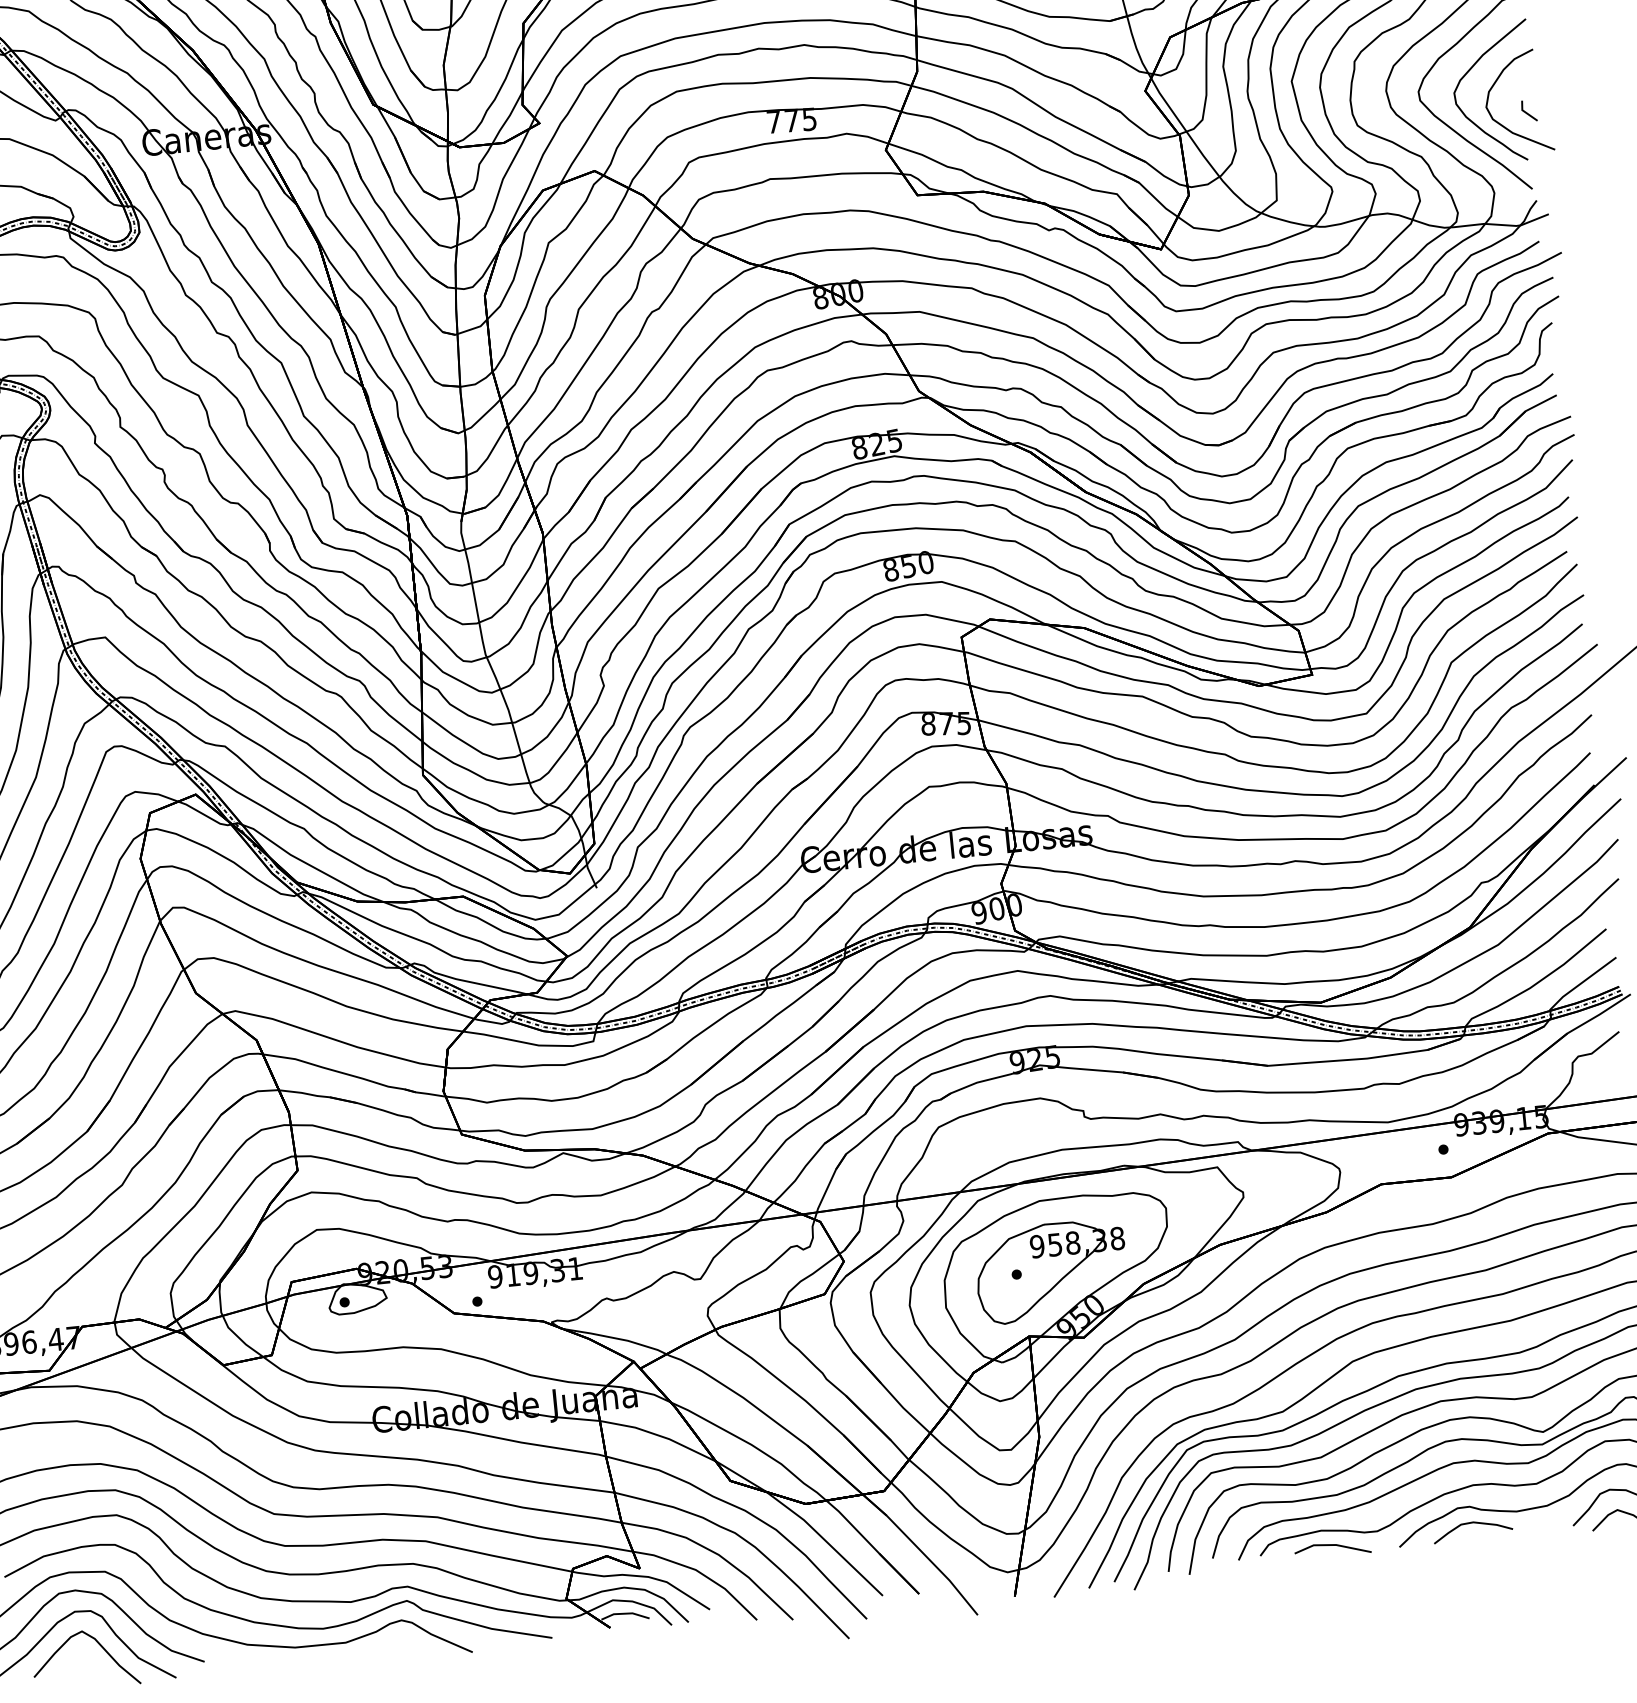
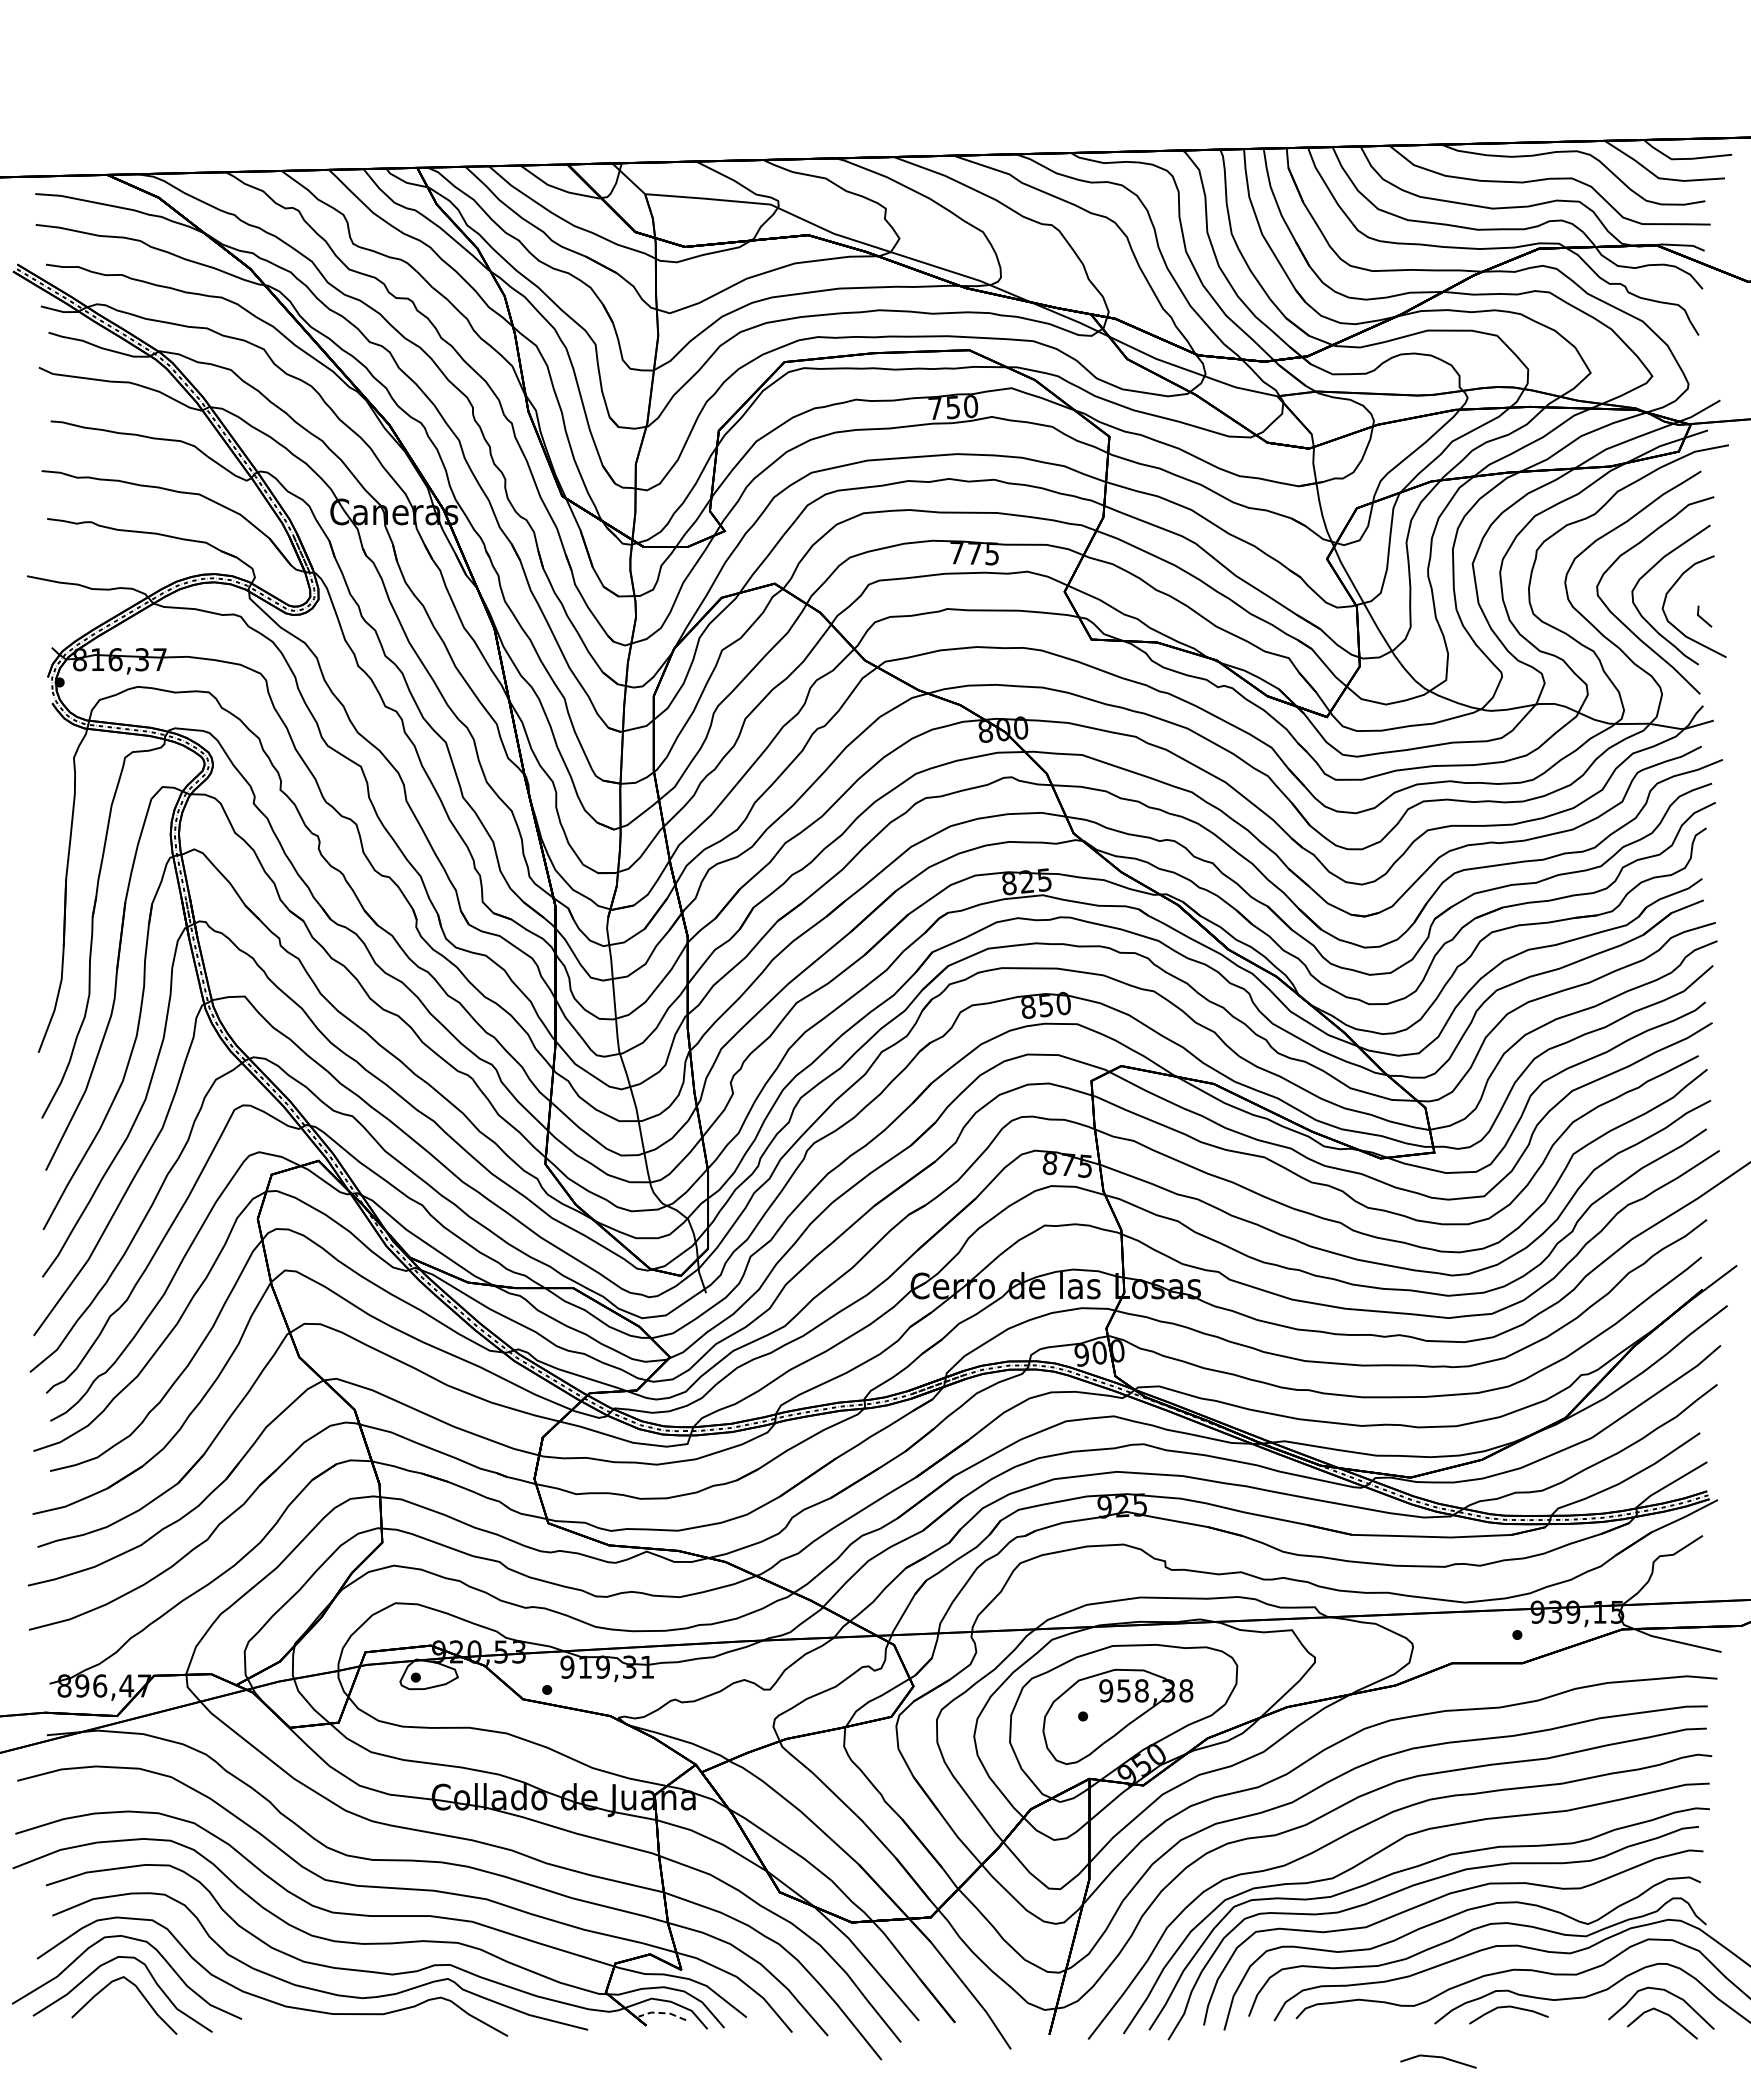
line: (1334, 1546) -> (1440, 2058), moved
line: (624, 1614) -> (661, 2013), solid -> dashed

